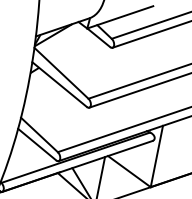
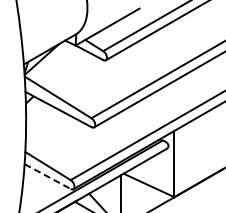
line: (37, 144) -> (48, 176), solid -> dashed

